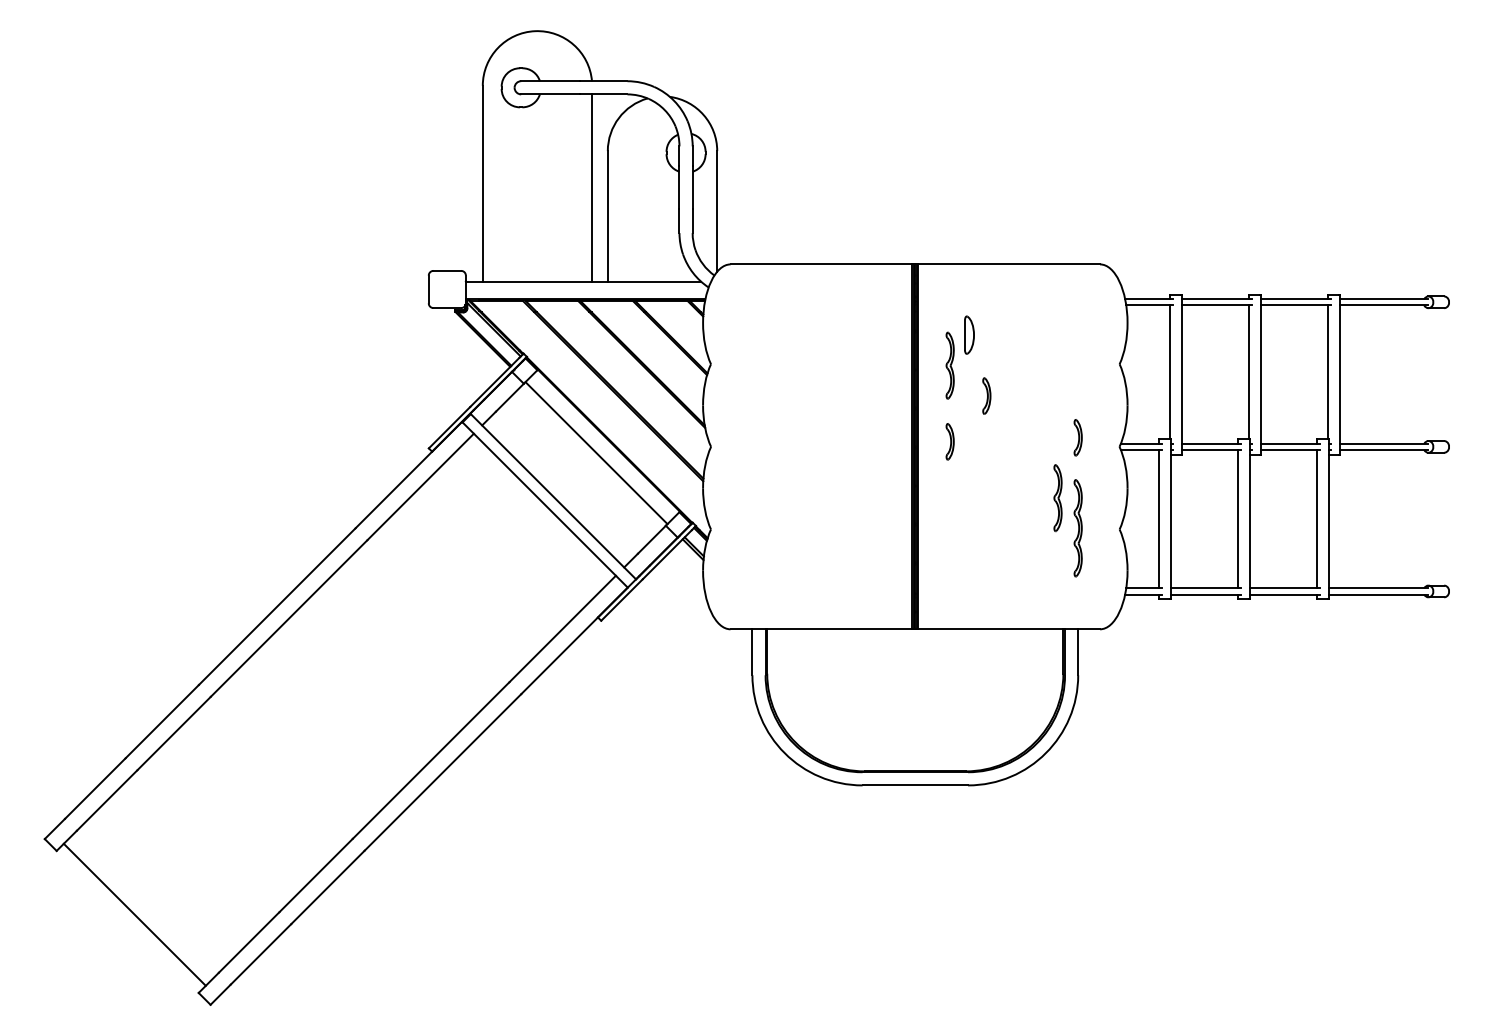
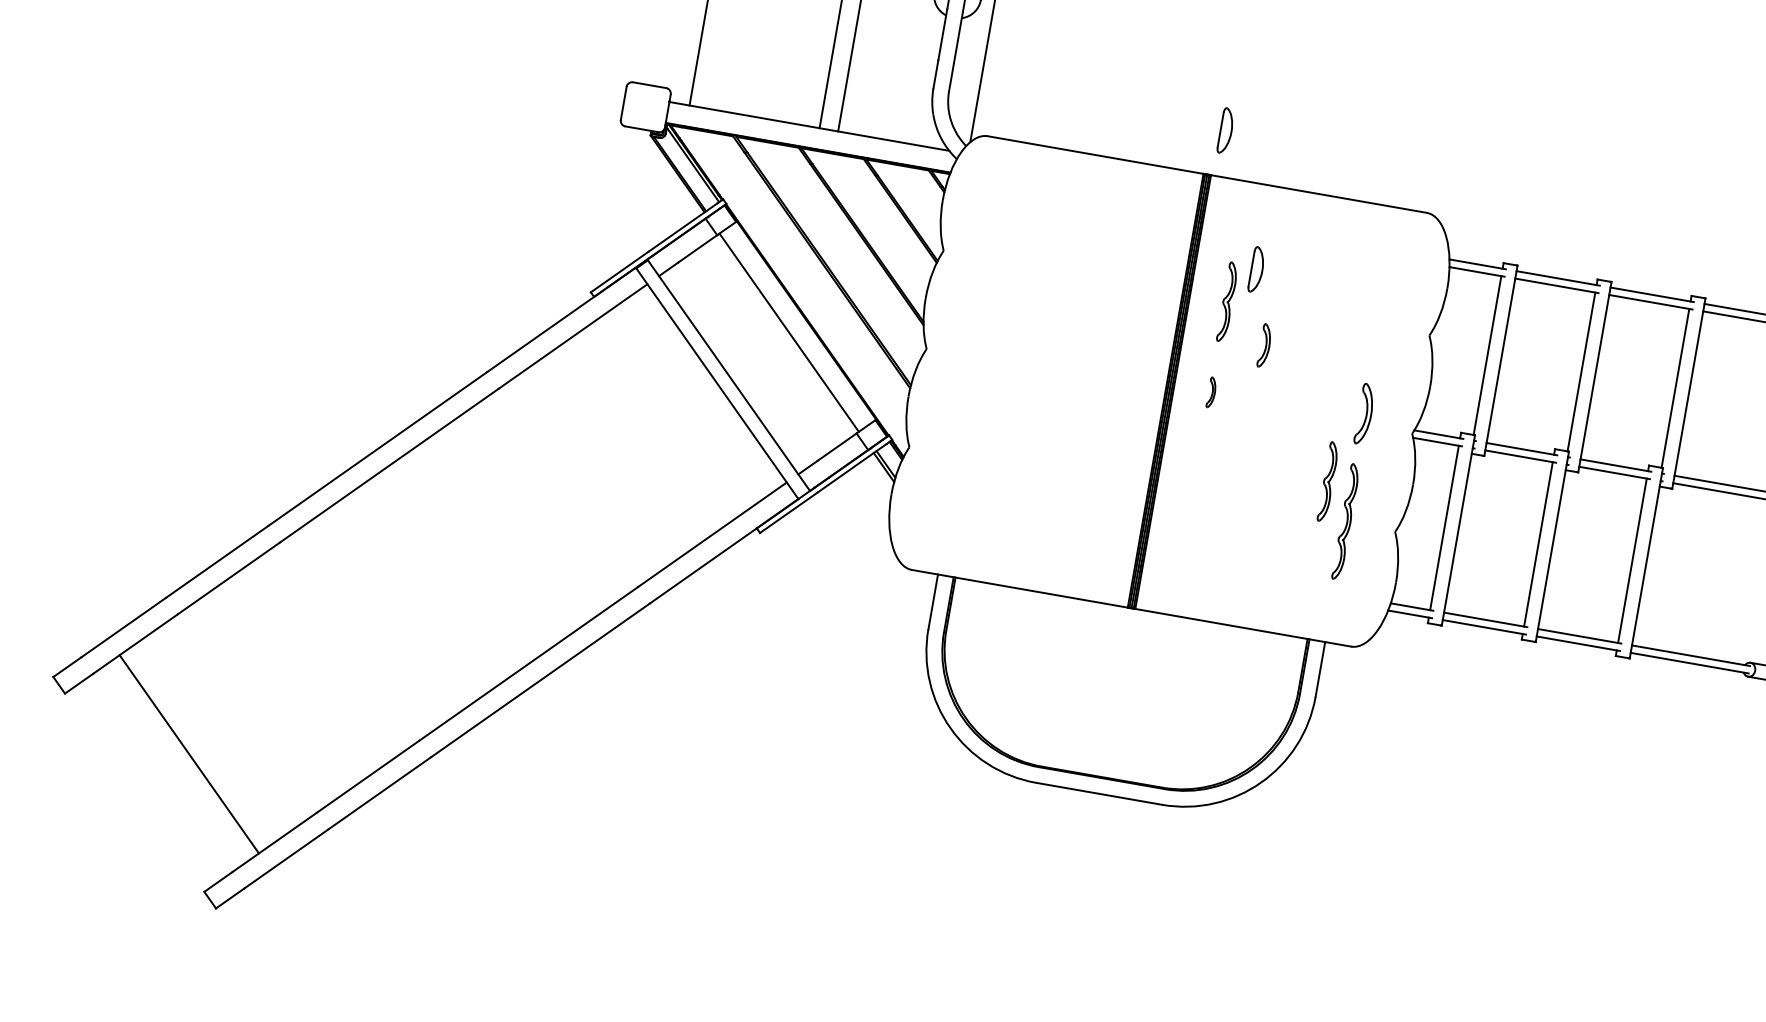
part: (924, 225) -> (1226, 130), added
part: (1077, 437) -> (1364, 413), size x1.4
part: (949, 441) -> (1211, 392), size x0.7
line: (134, 914) -> (188, 753), moved

